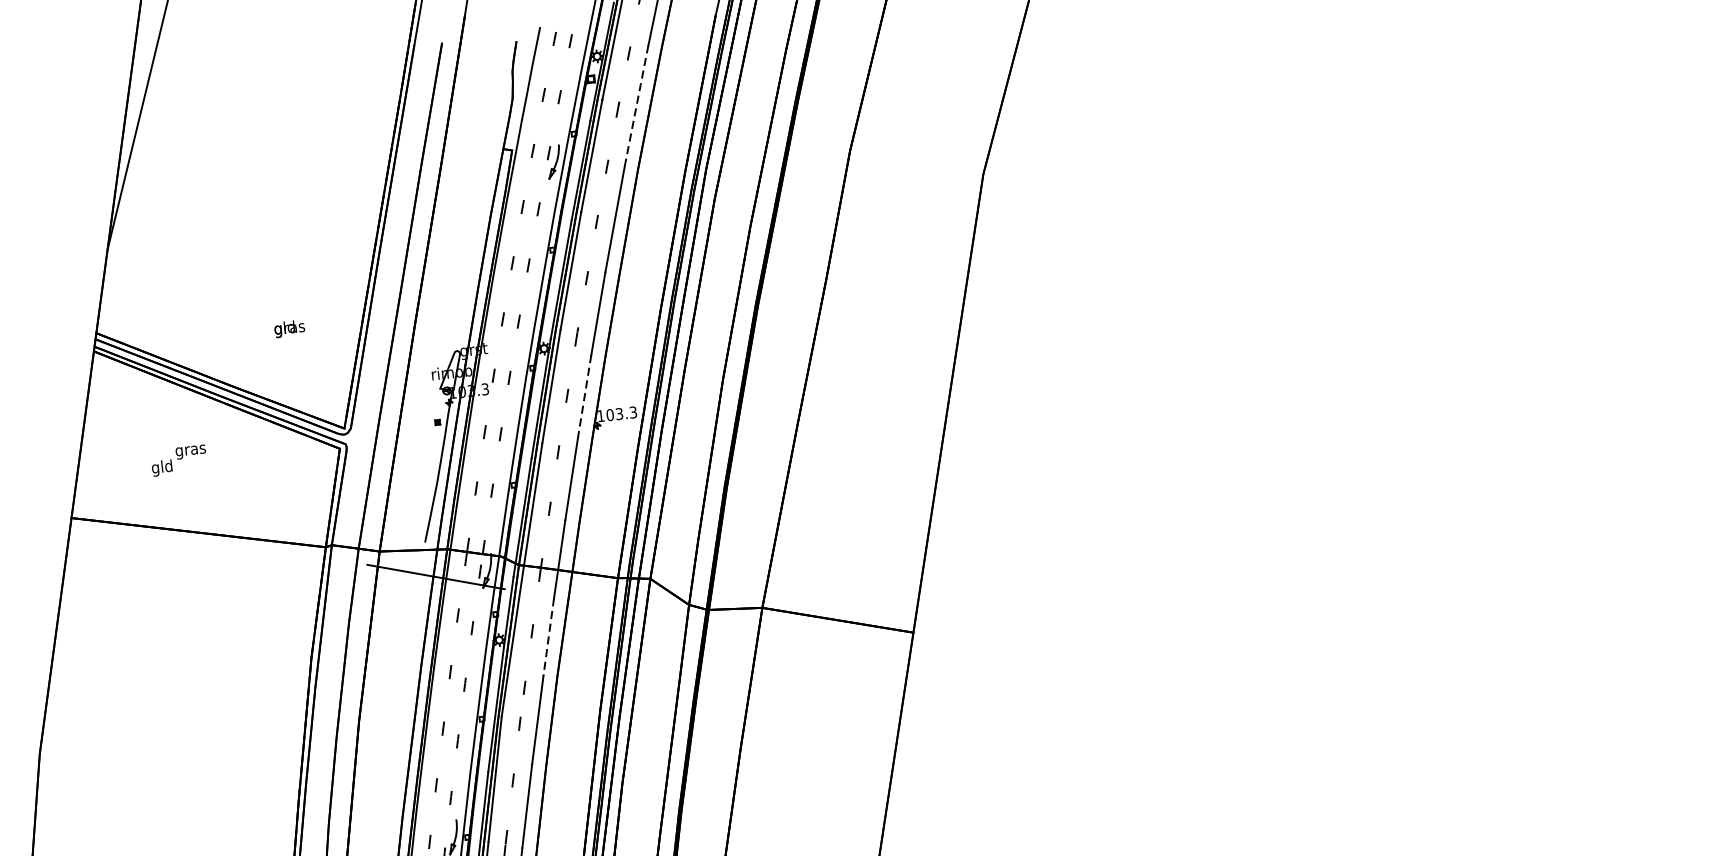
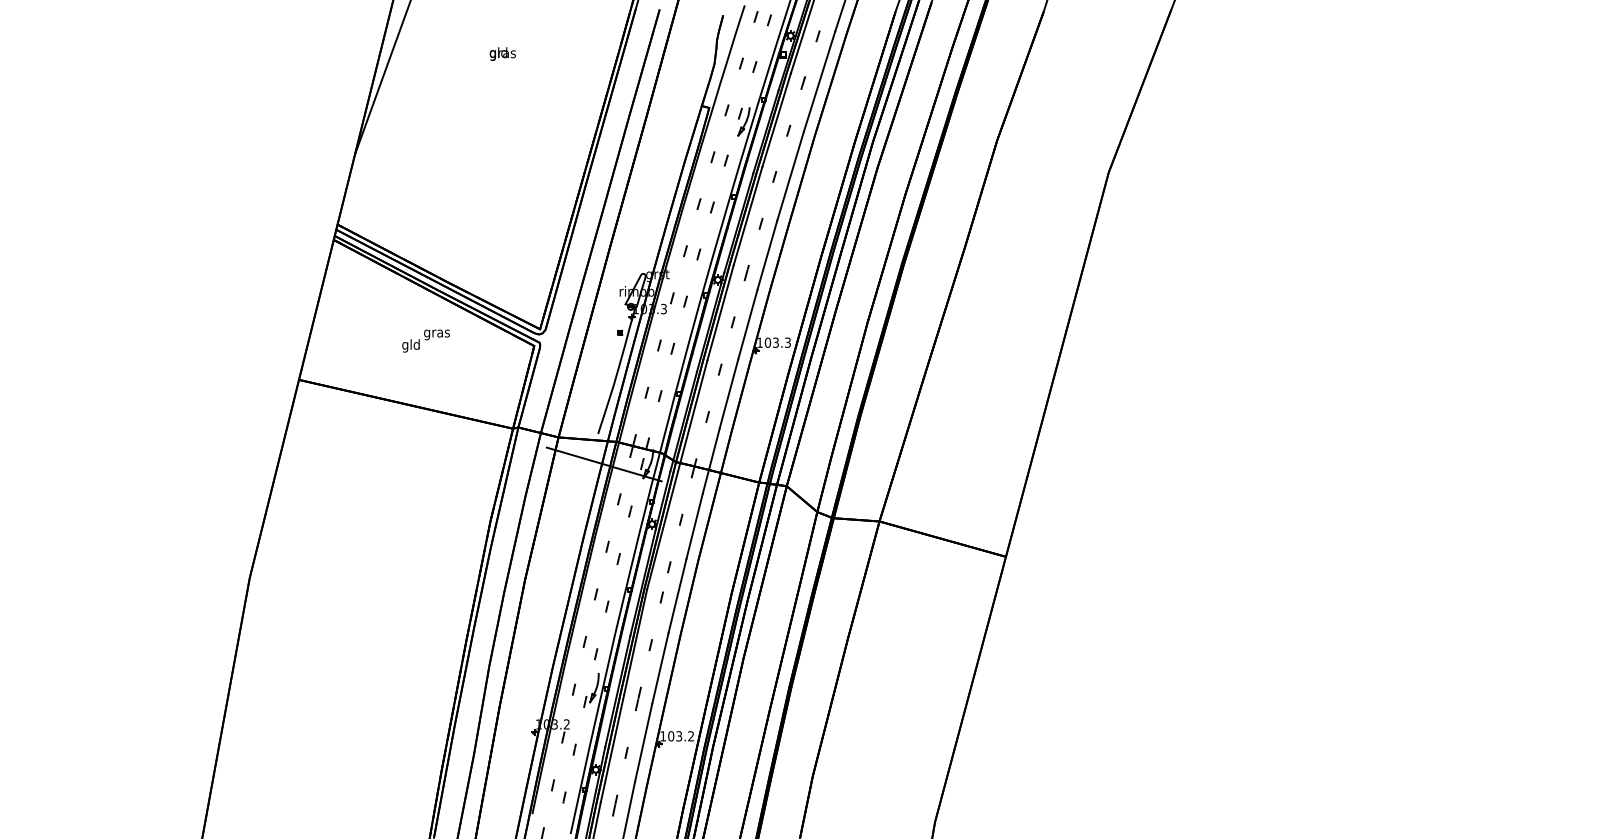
line: (636, 105) -> (819, 81), dashed -> solid
text: (289, 328) -> (502, 53), moved
line: (584, 396) -> (747, 324), dashed -> solid
text: (178, 460) -> (425, 340), moved
line: (548, 637) -> (694, 526), dashed -> solid

